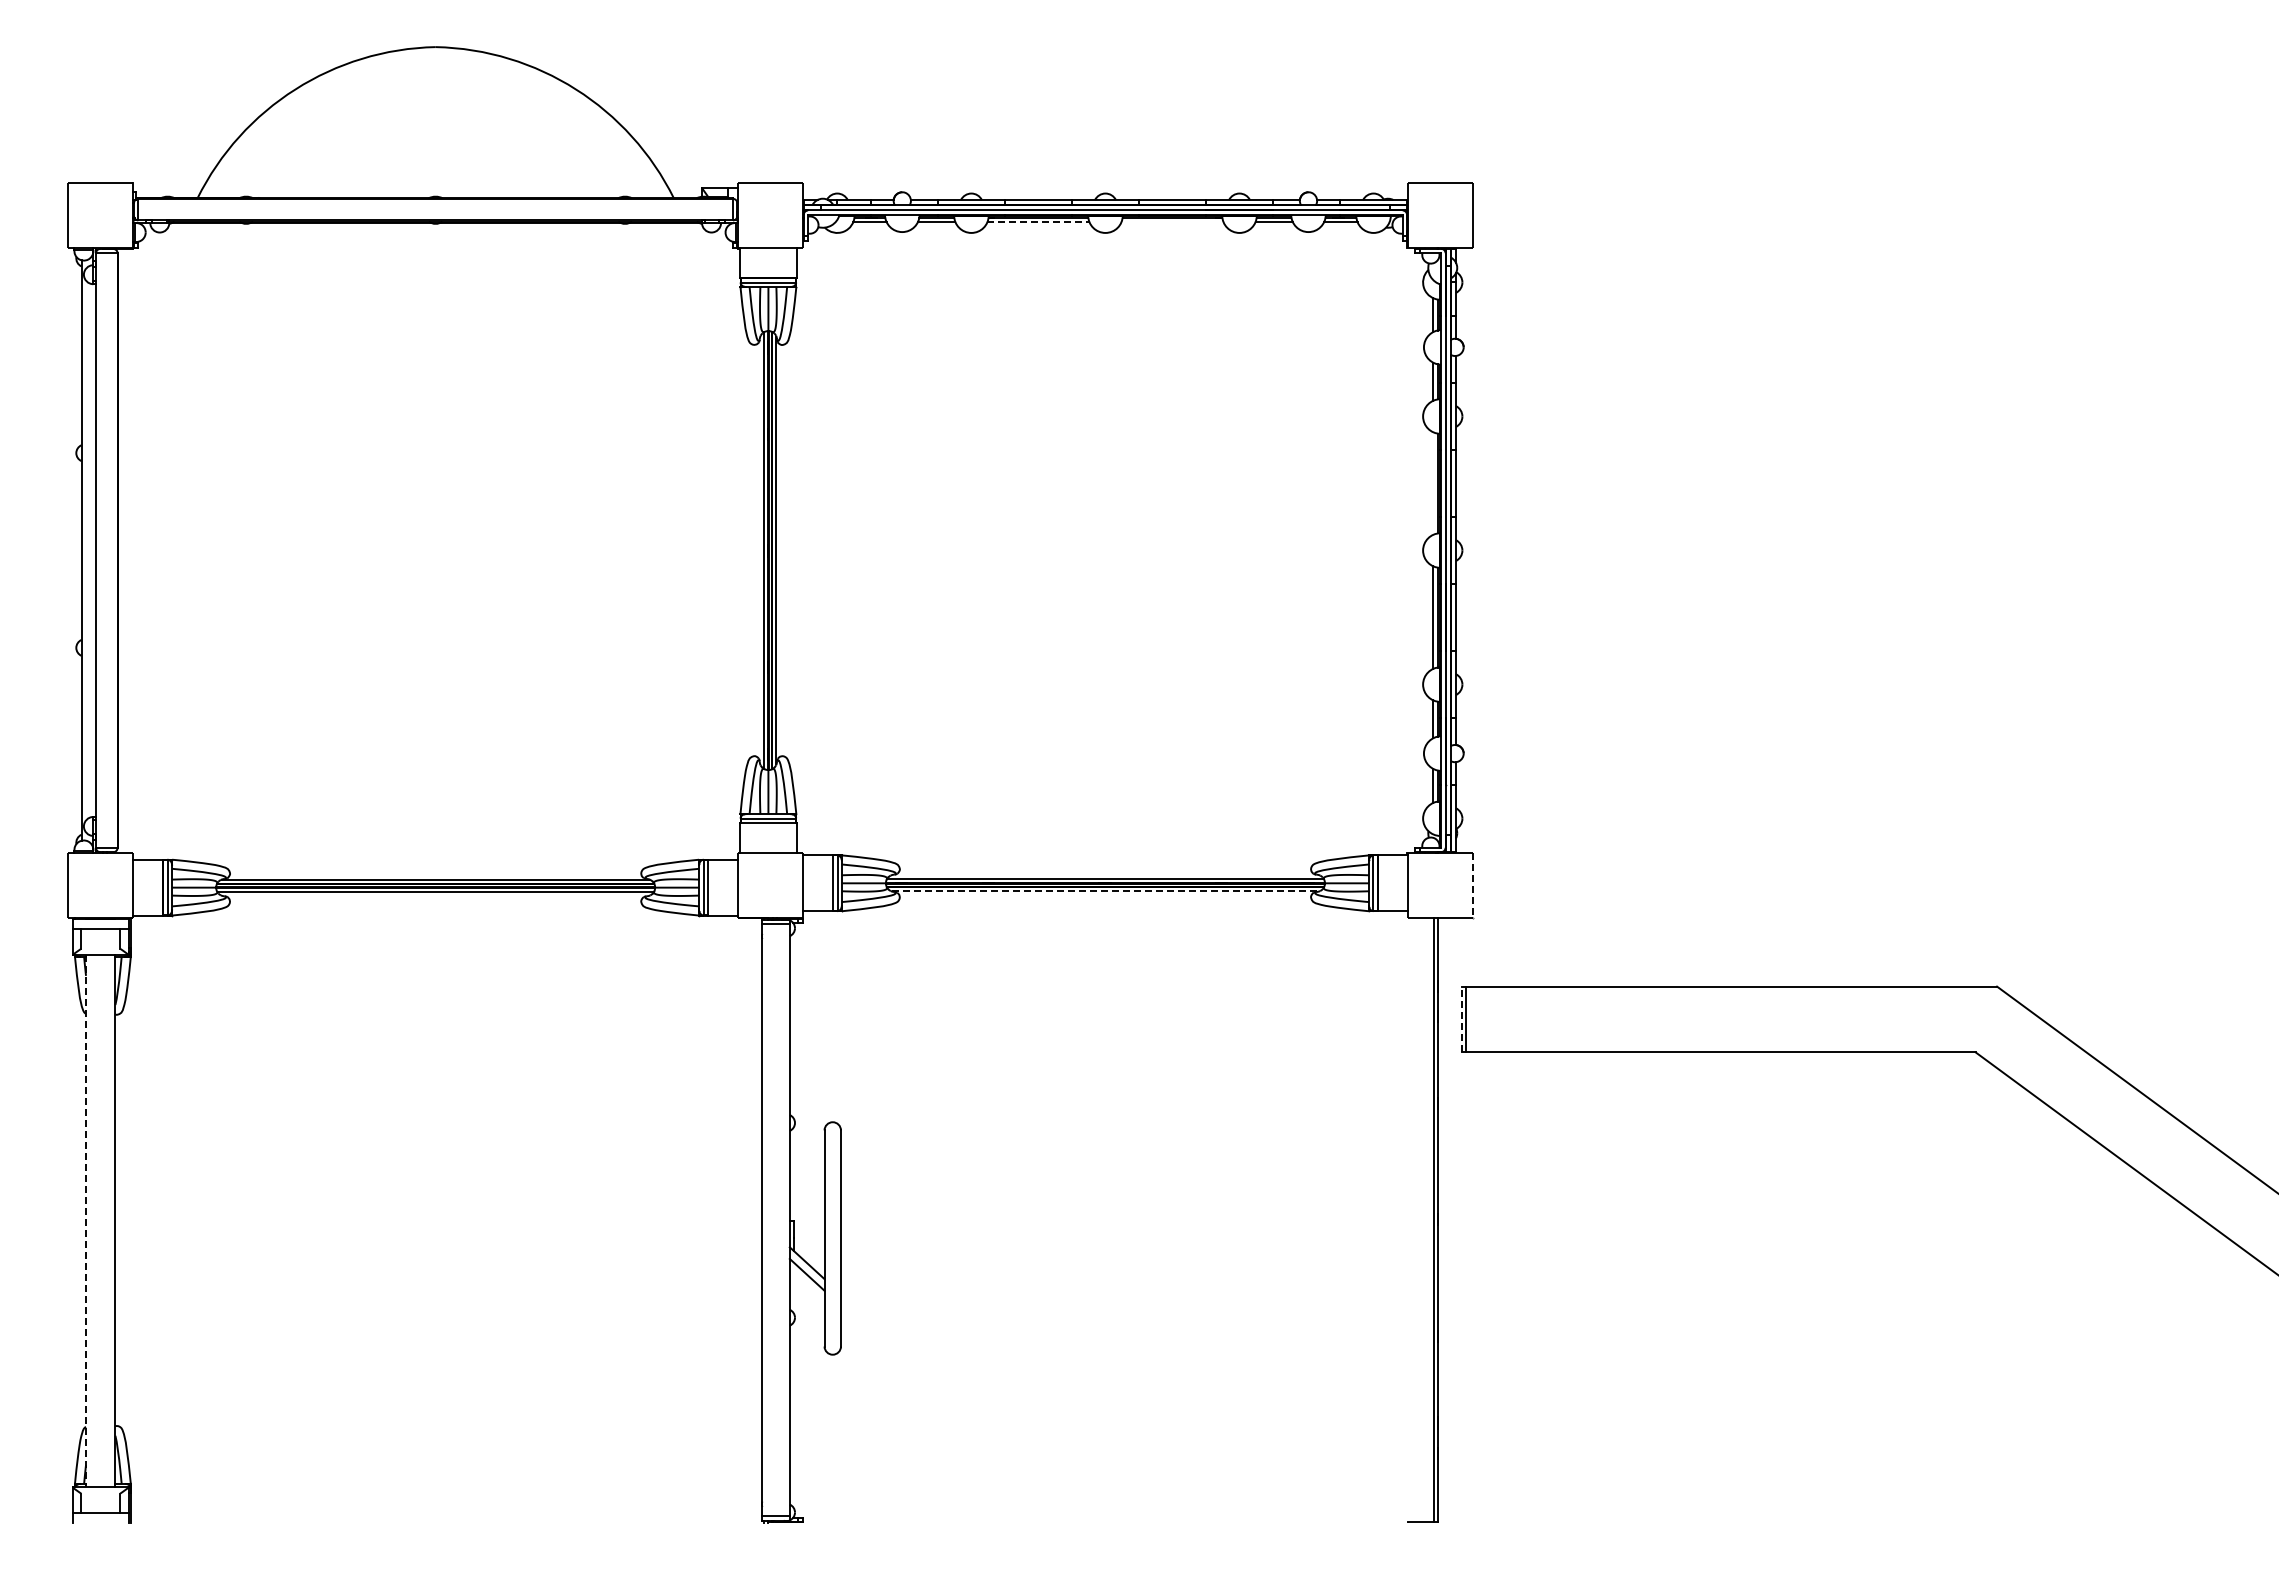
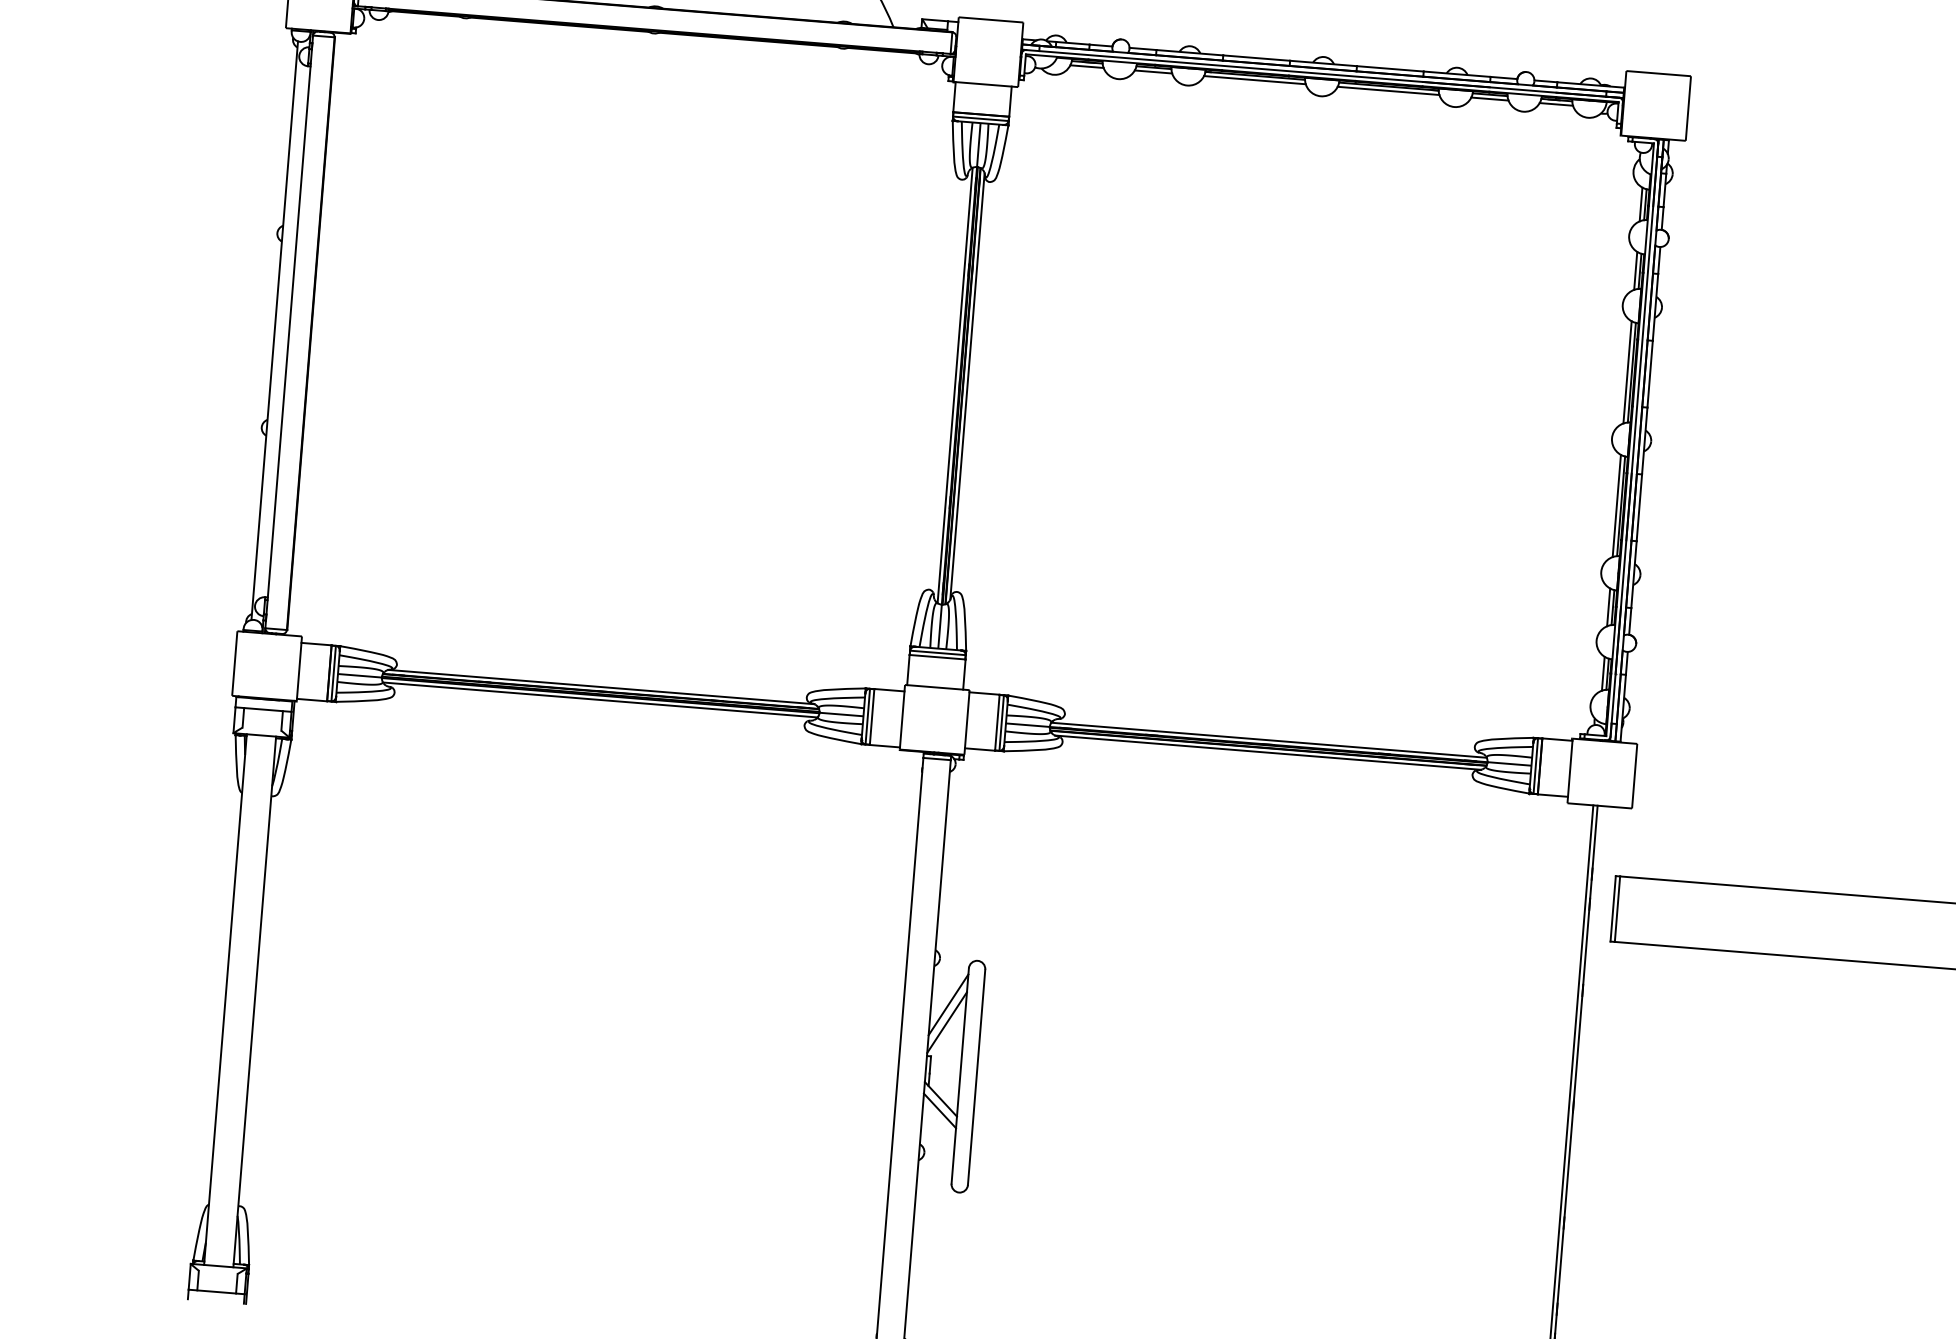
line: (1038, 222) -> (1254, 80), dashed -> solid
line: (1172, 222) -> (1388, 91), added
line: (1433, 483) -> (1627, 372), added
line: (1472, 885) -> (1634, 776), dashed -> solid
line: (1105, 891) -> (1268, 752), dashed -> solid
line: (1461, 1019) -> (1612, 908), dashed -> solid
line: (806, 1168) -> (947, 1004), added
line: (806, 1186) -> (946, 1022), added
line: (86, 1221) -> (225, 999), dashed -> solid

